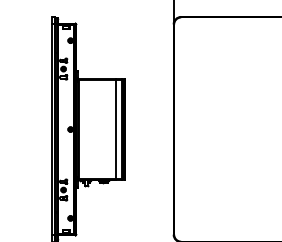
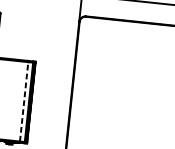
line: (116, 129) -> (24, 101), solid -> dashed

